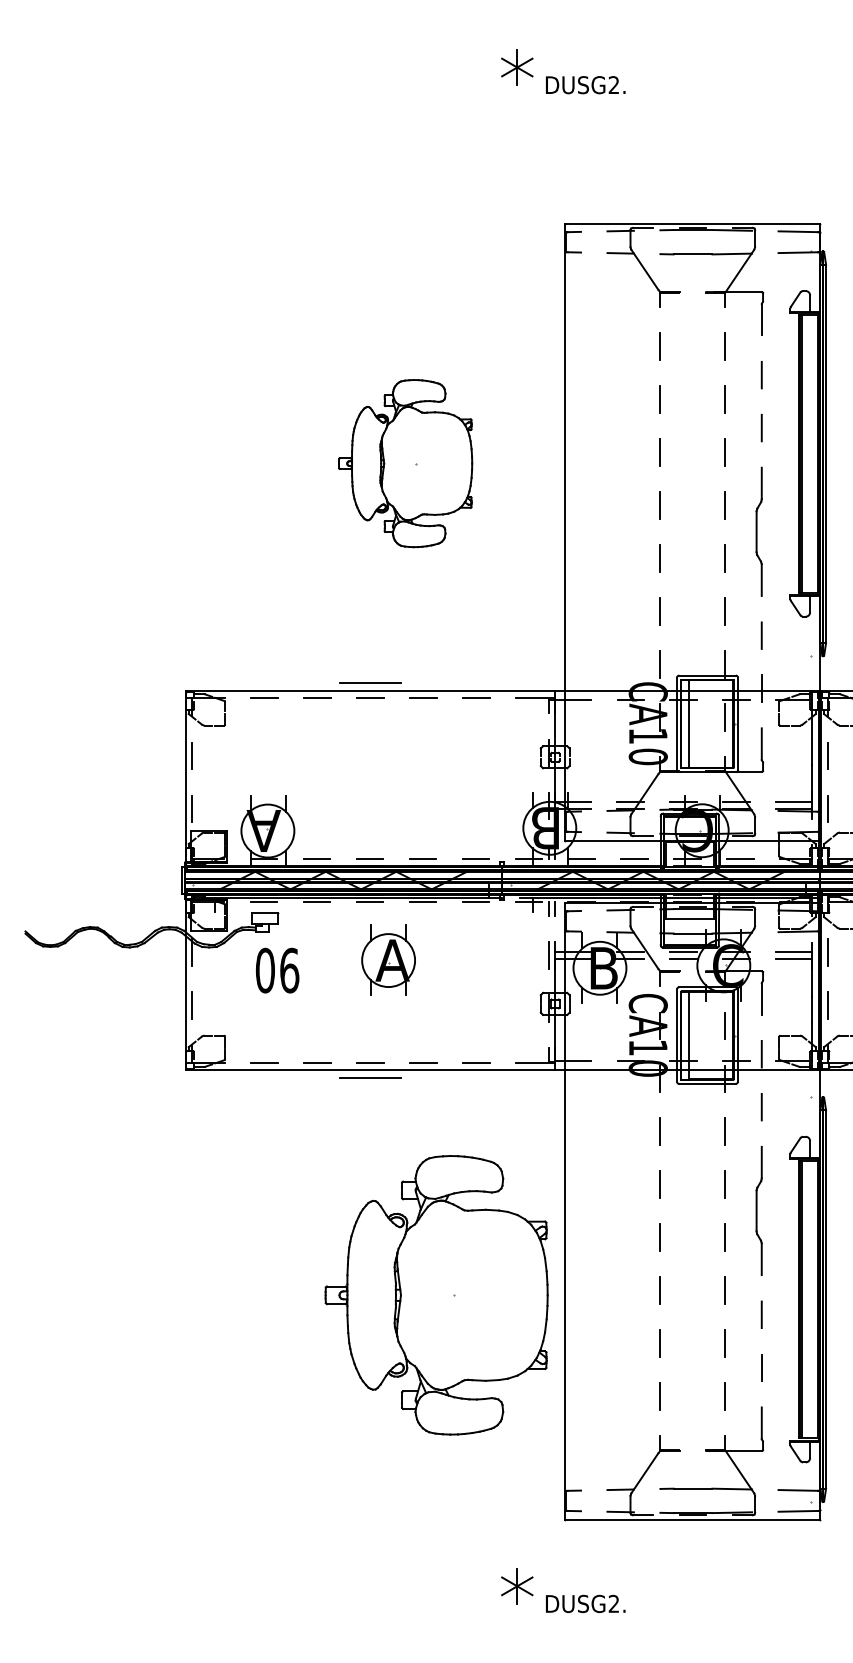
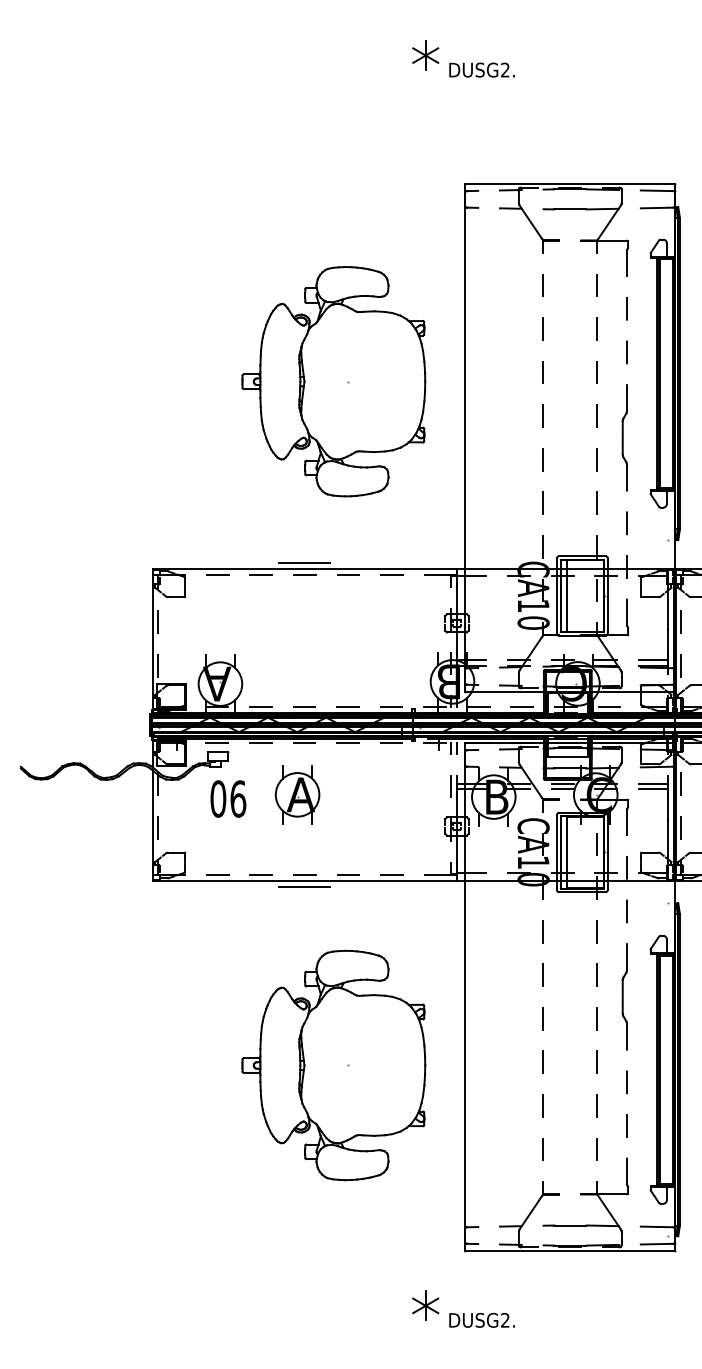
part: (405, 463) -> (333, 381), size x1.67
part: (388, 959) -> (297, 793), moved
part: (436, 1295) -> (333, 1065), moved

